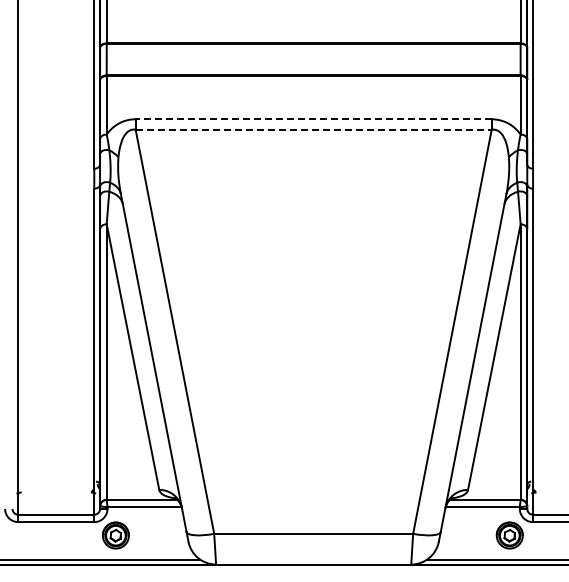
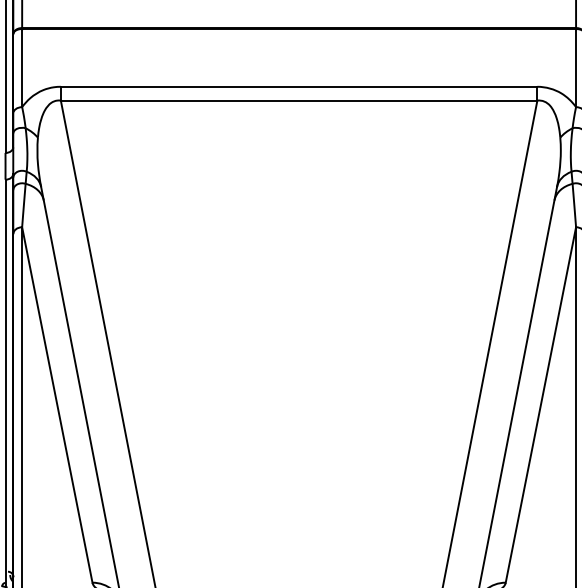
line: (313, 119) -> (298, 87), dashed -> solid
line: (314, 129) -> (300, 100), dashed -> solid

